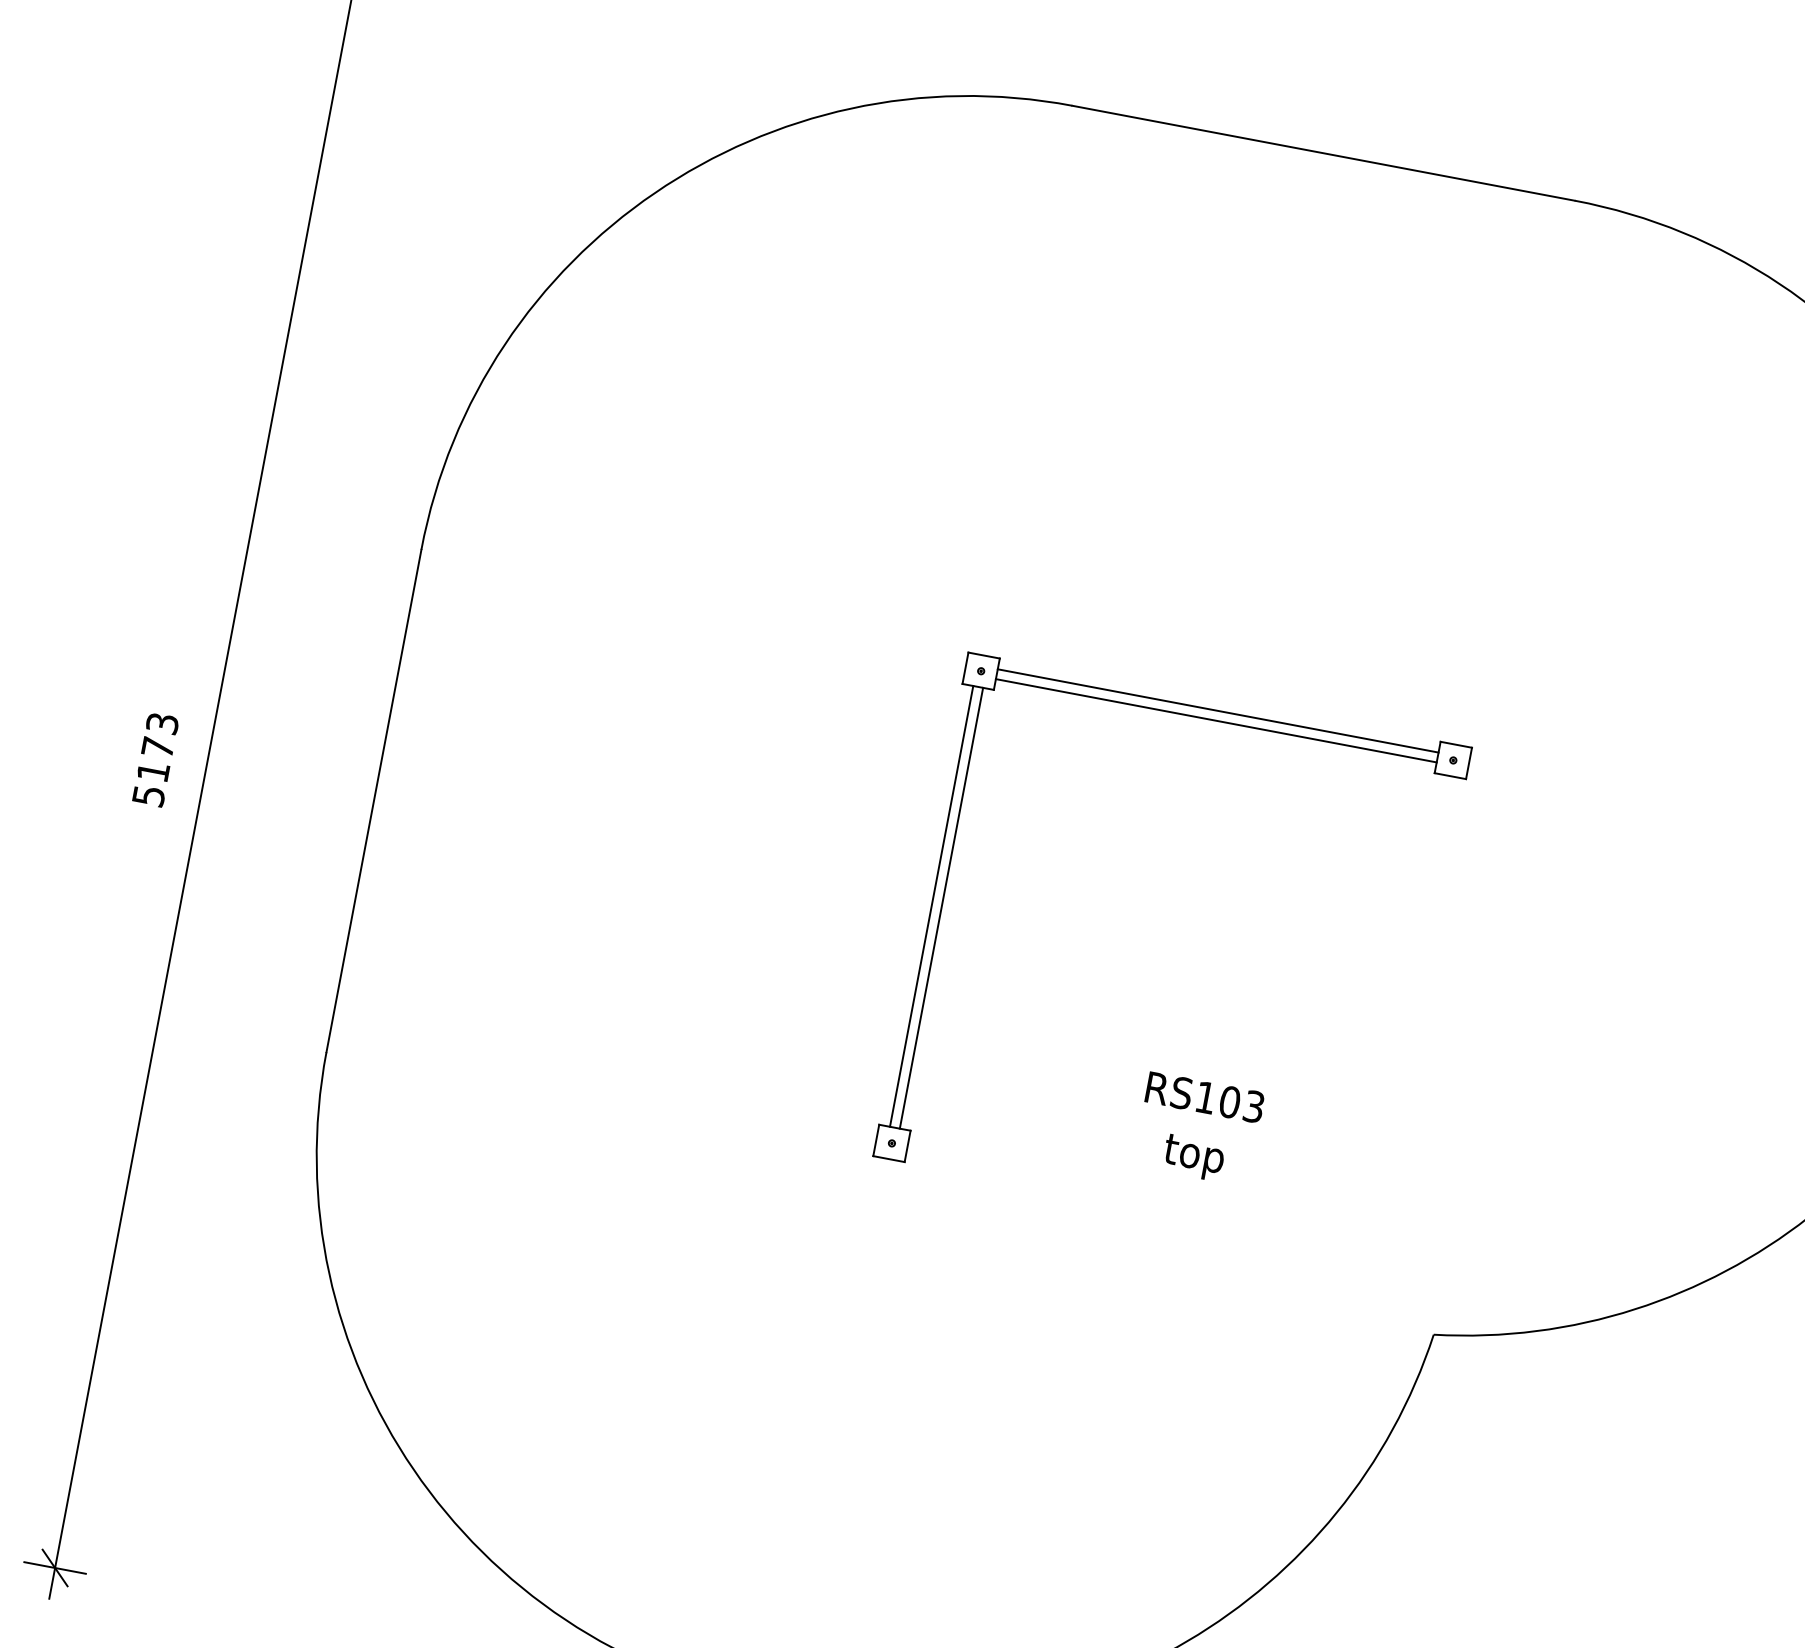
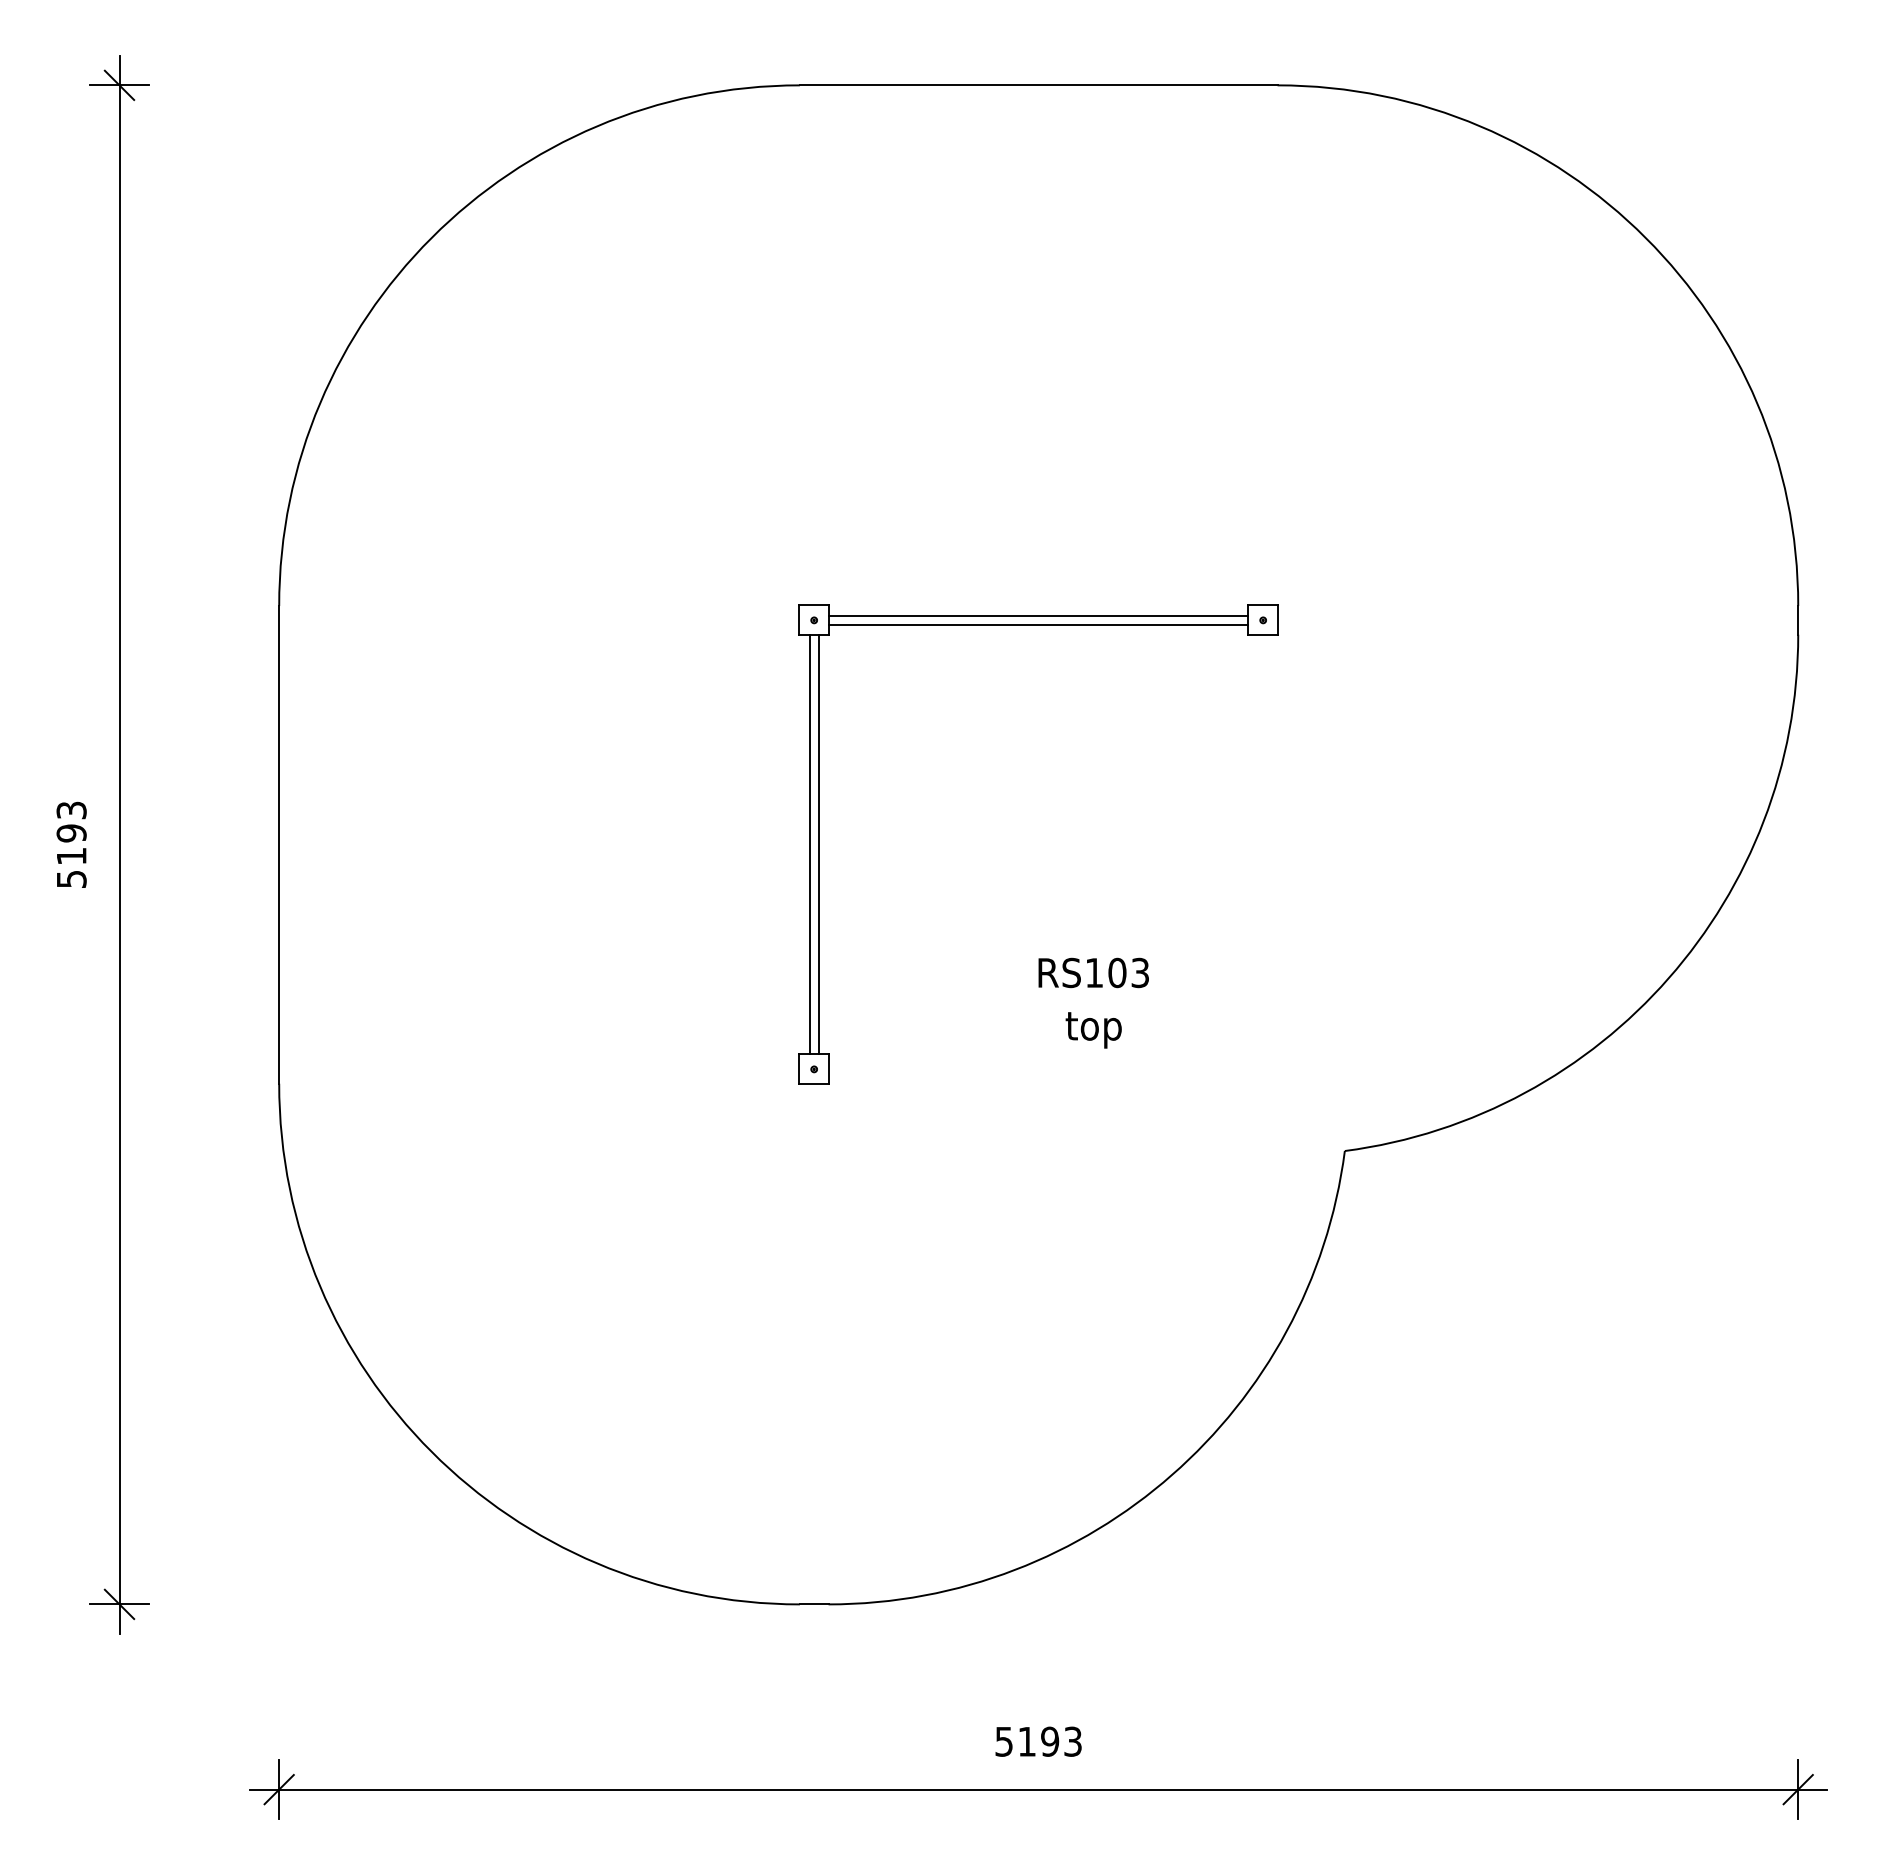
text: (157, 747) -> (71, 833), 5173 -> 5193

